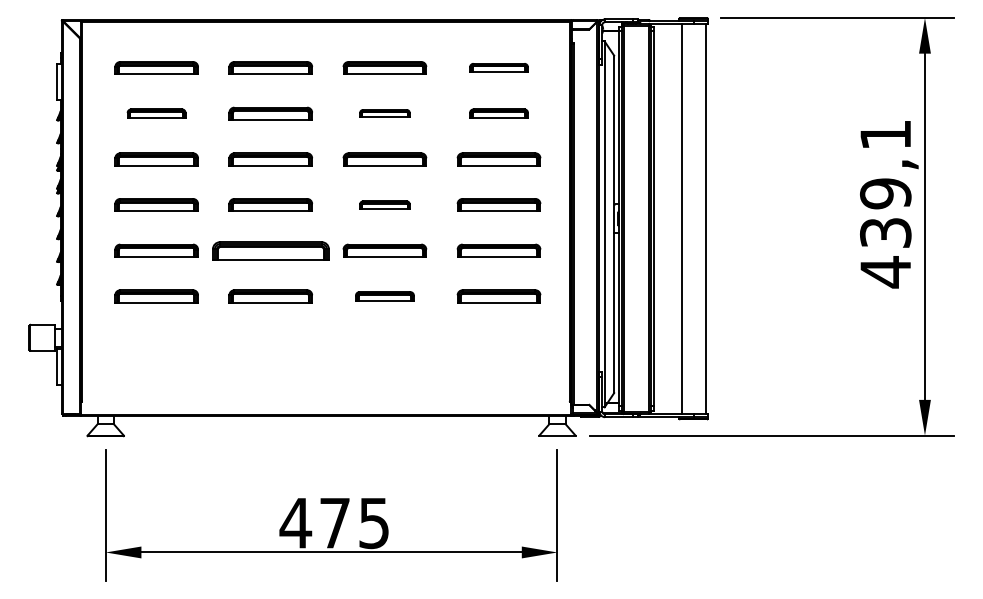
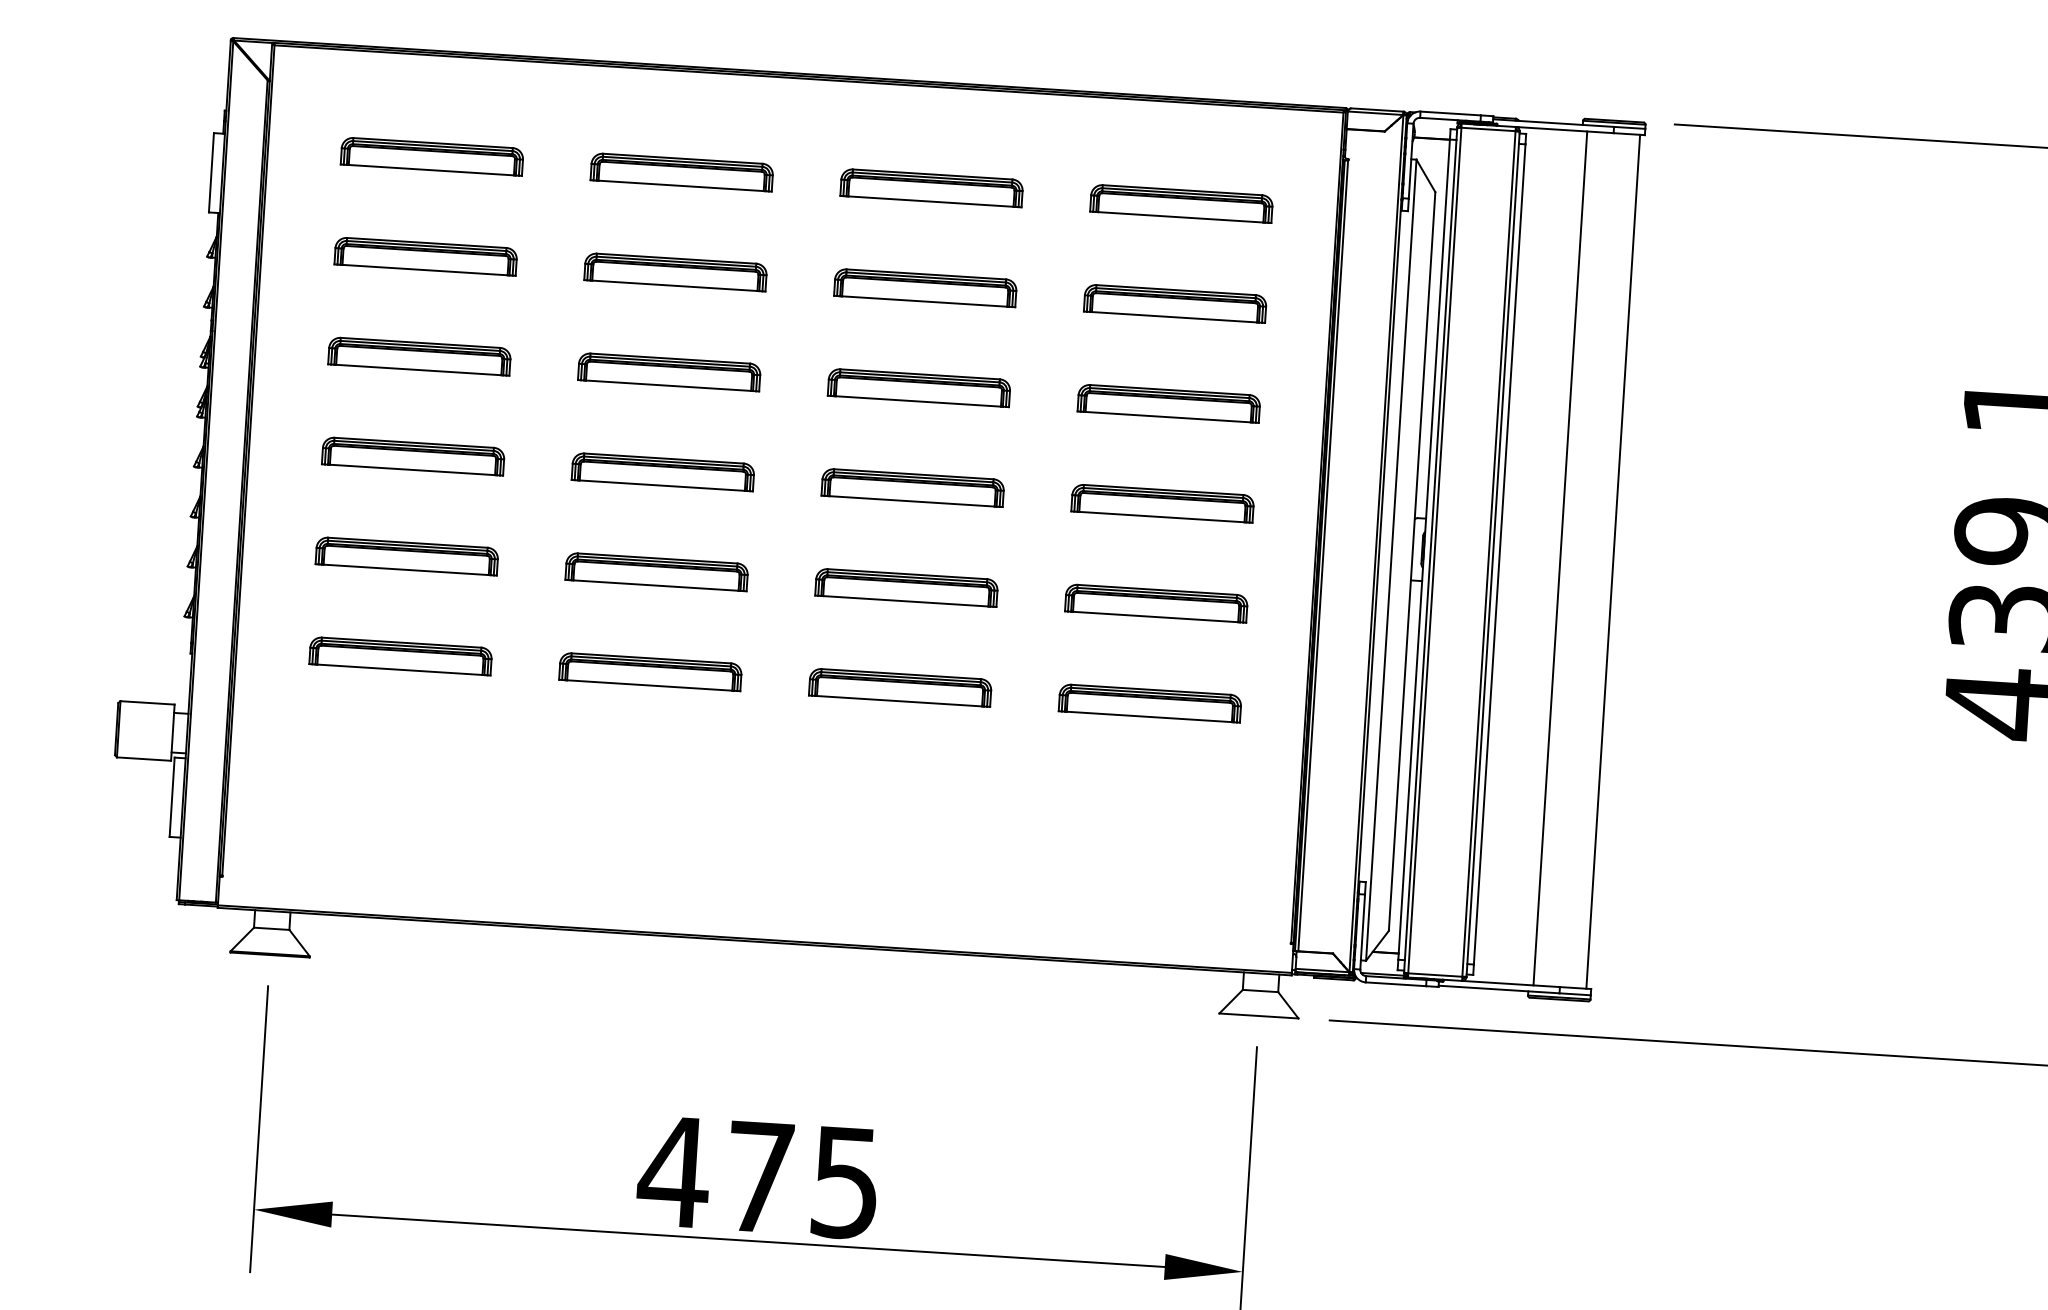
part: (498, 67) -> (1180, 202), size x1.43
part: (156, 113) -> (425, 255), size x1.43
part: (384, 113) -> (924, 287), size x1.67
part: (498, 113) -> (1174, 302), size x1.43
part: (384, 204) -> (912, 486), size x1.67
part: (270, 250) -> (656, 571), size x0.71
part: (384, 296) -> (899, 687), size x1.43

